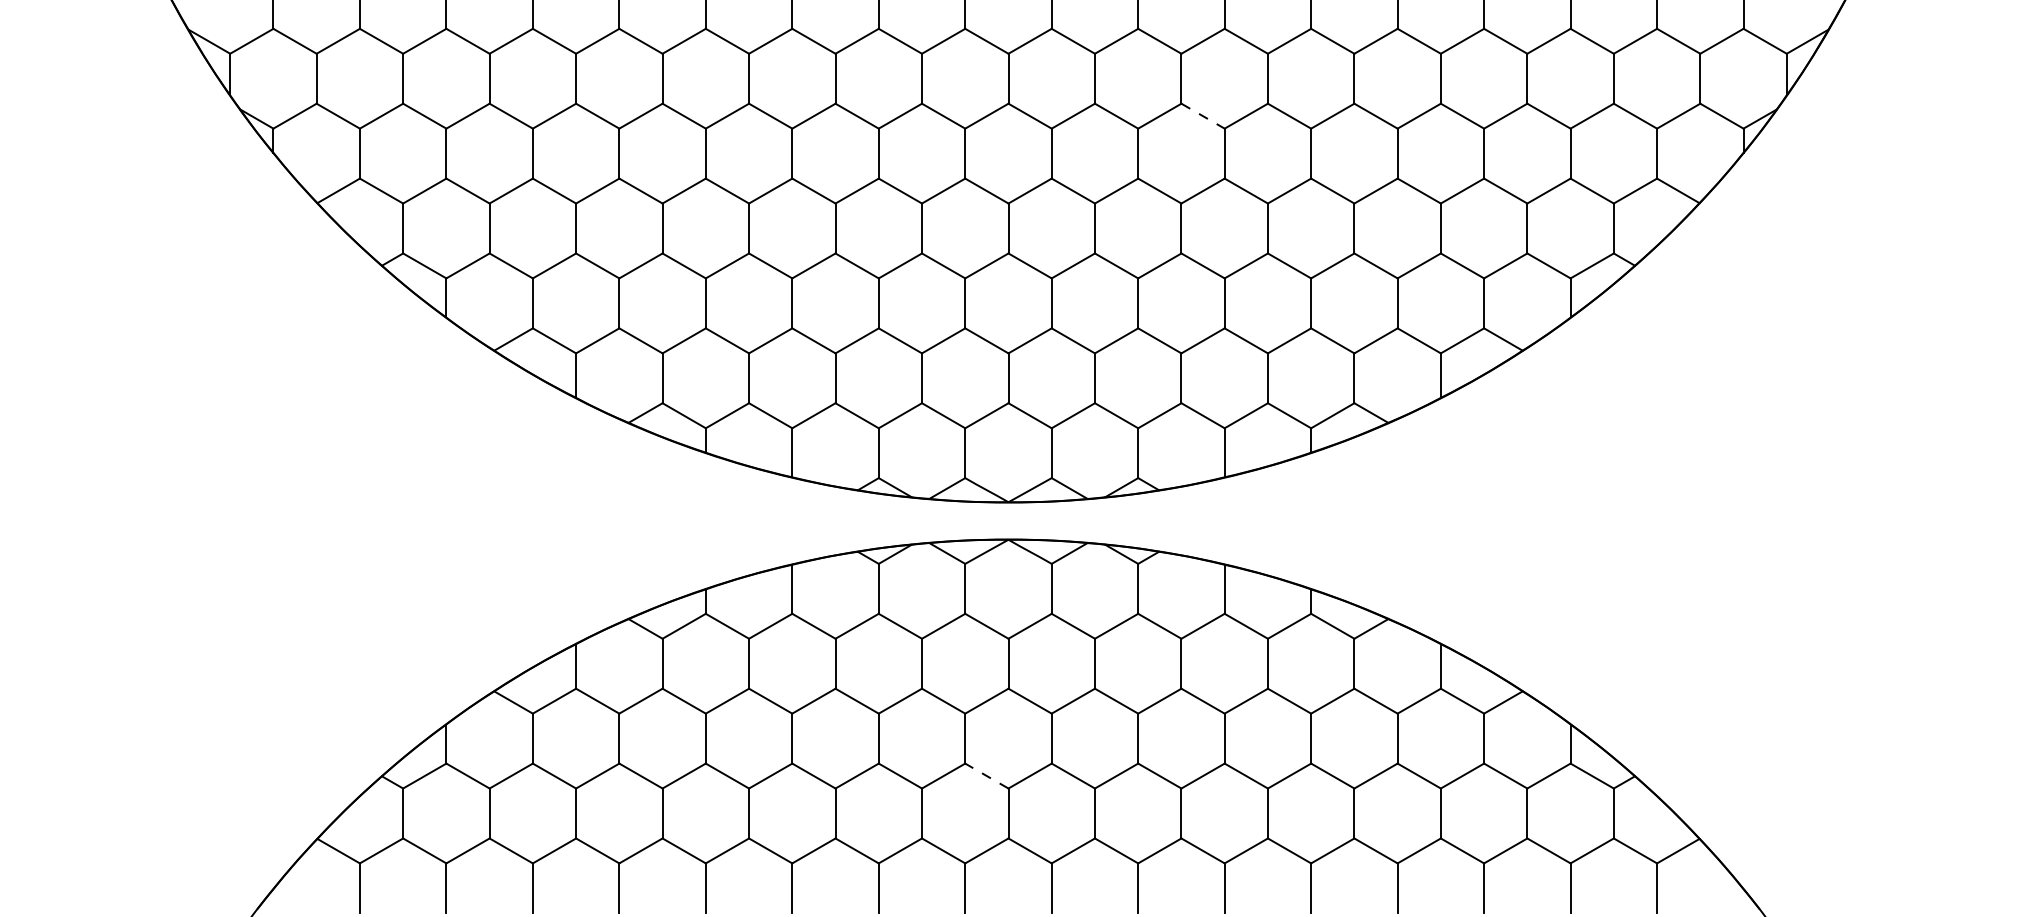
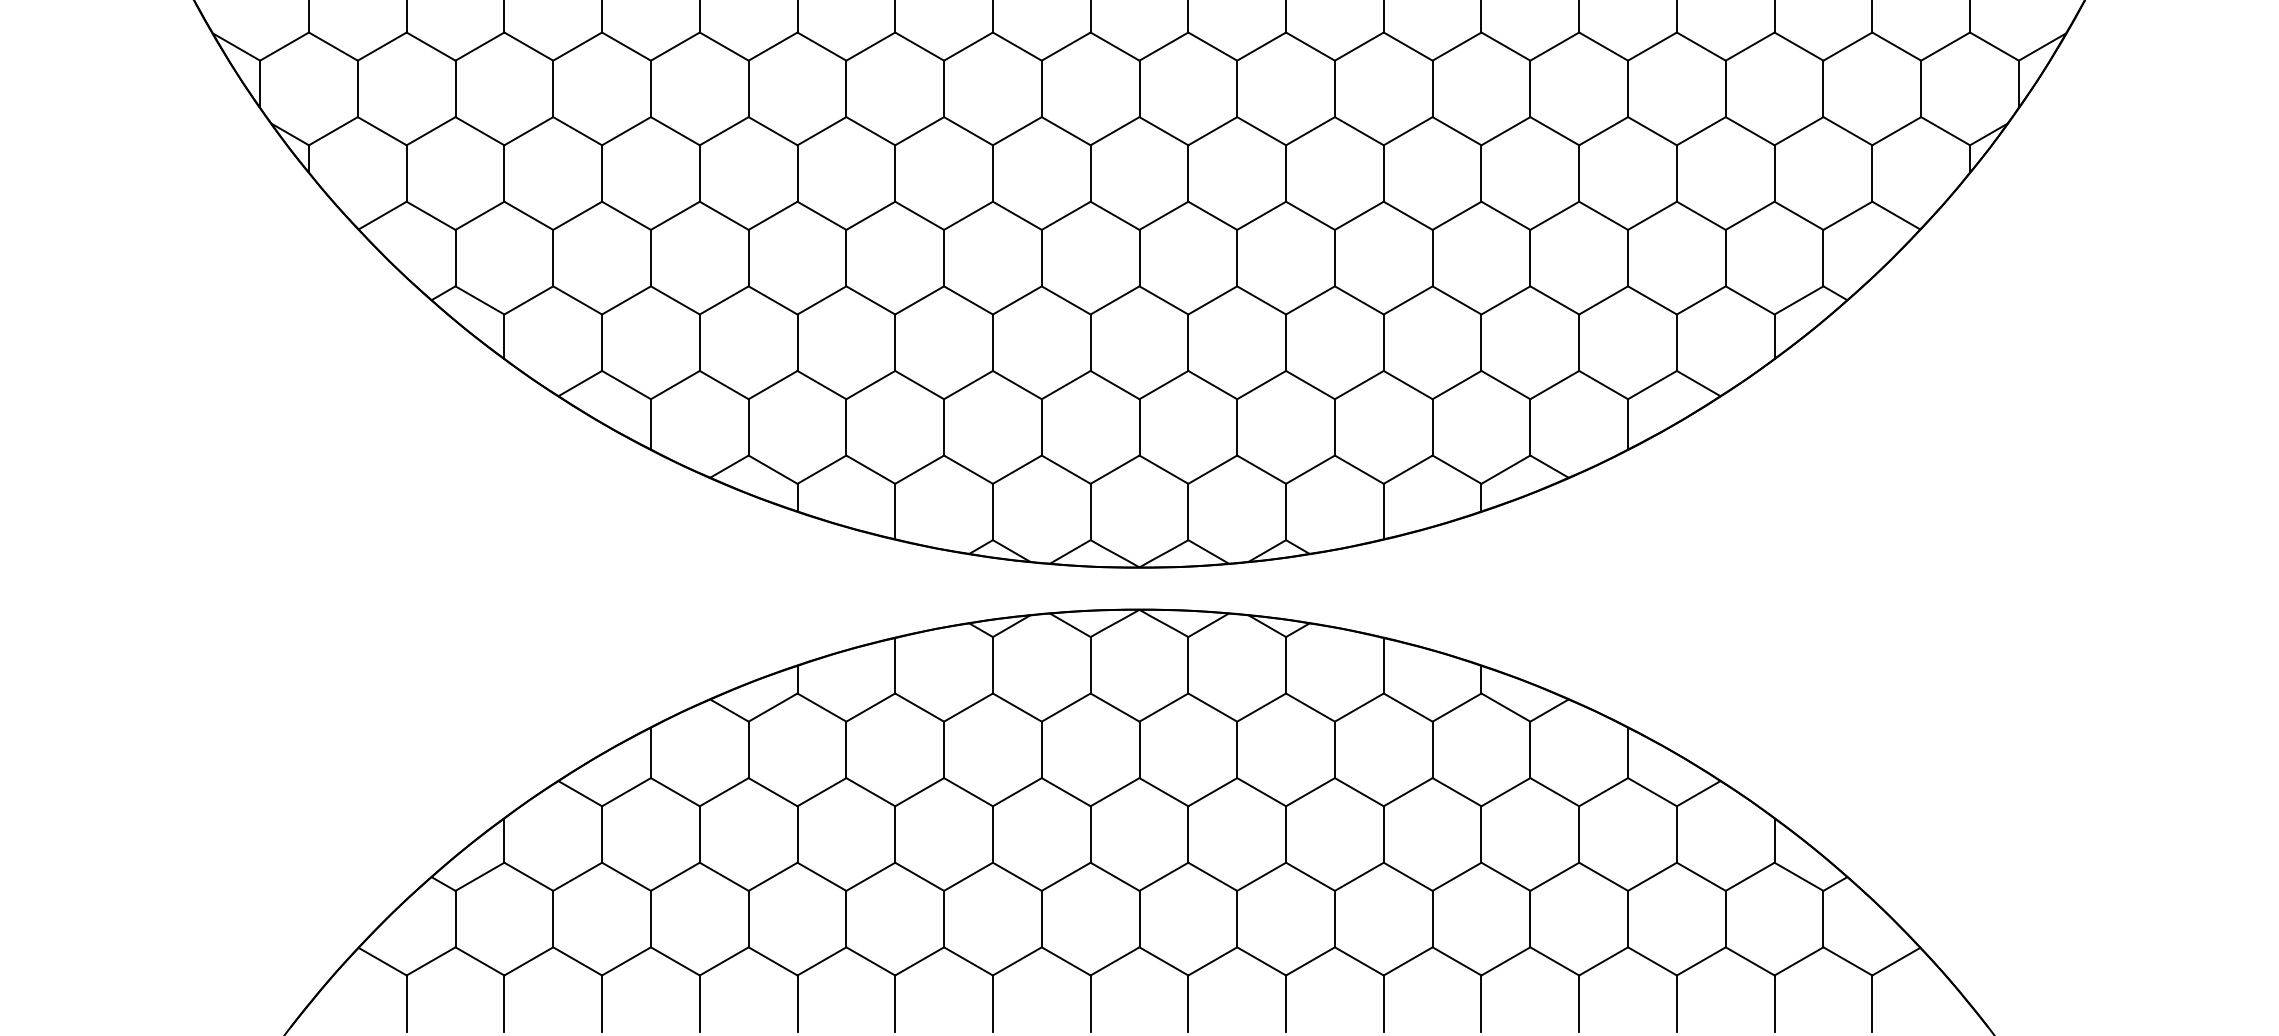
line: (1203, 116) -> (1359, 131), dashed -> solid
line: (986, 776) -> (1114, 877), dashed -> solid

